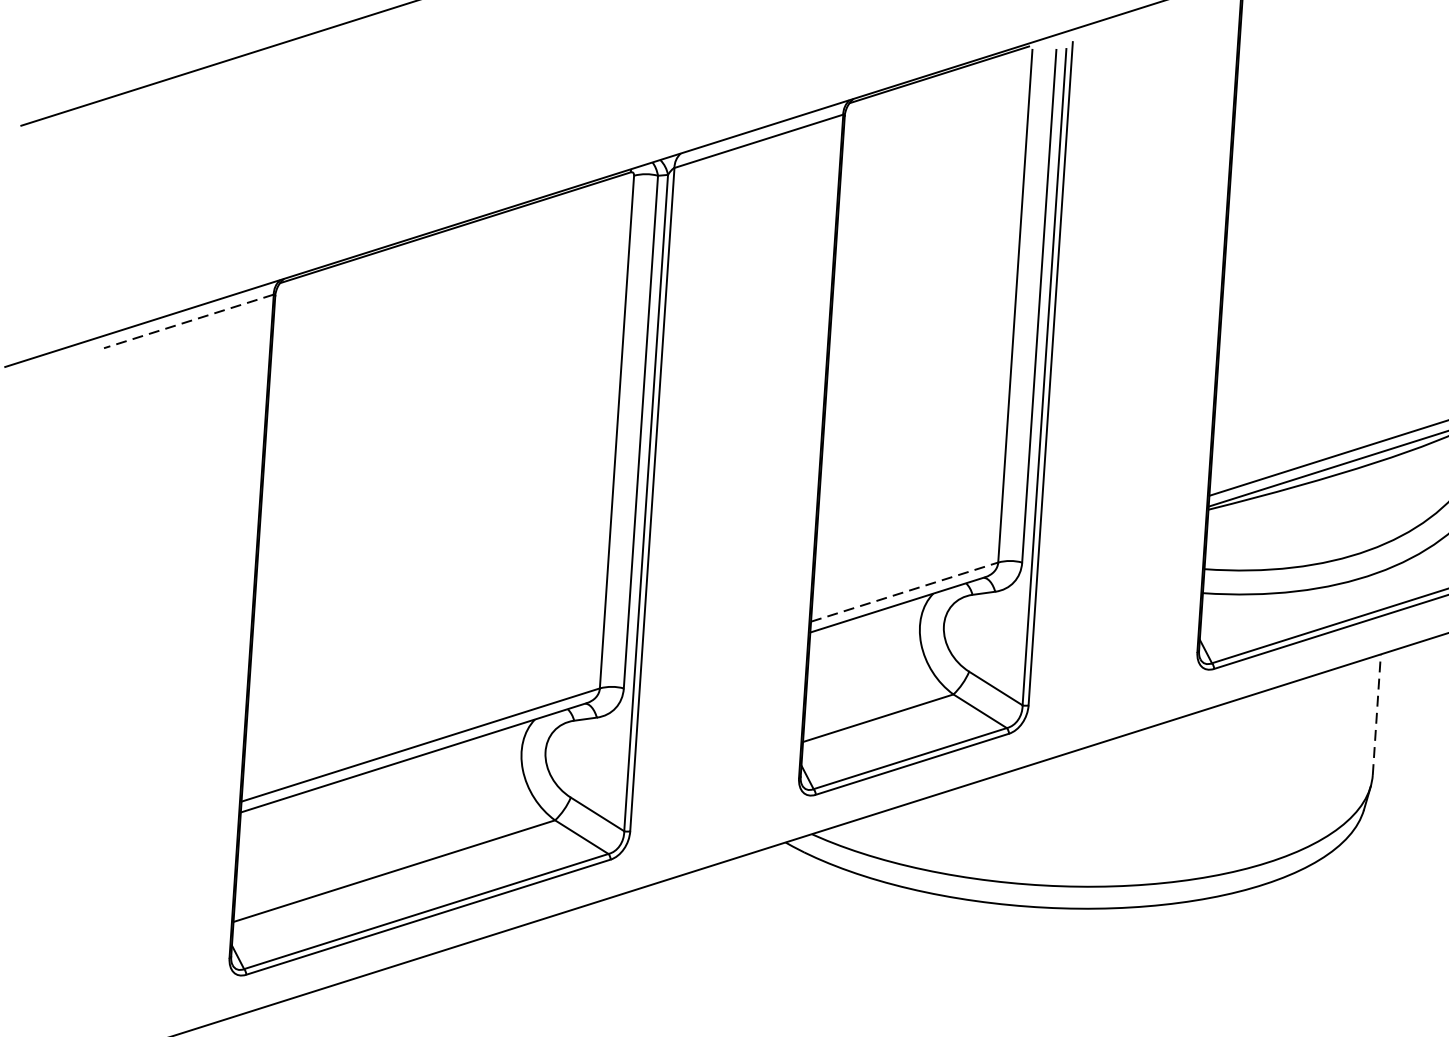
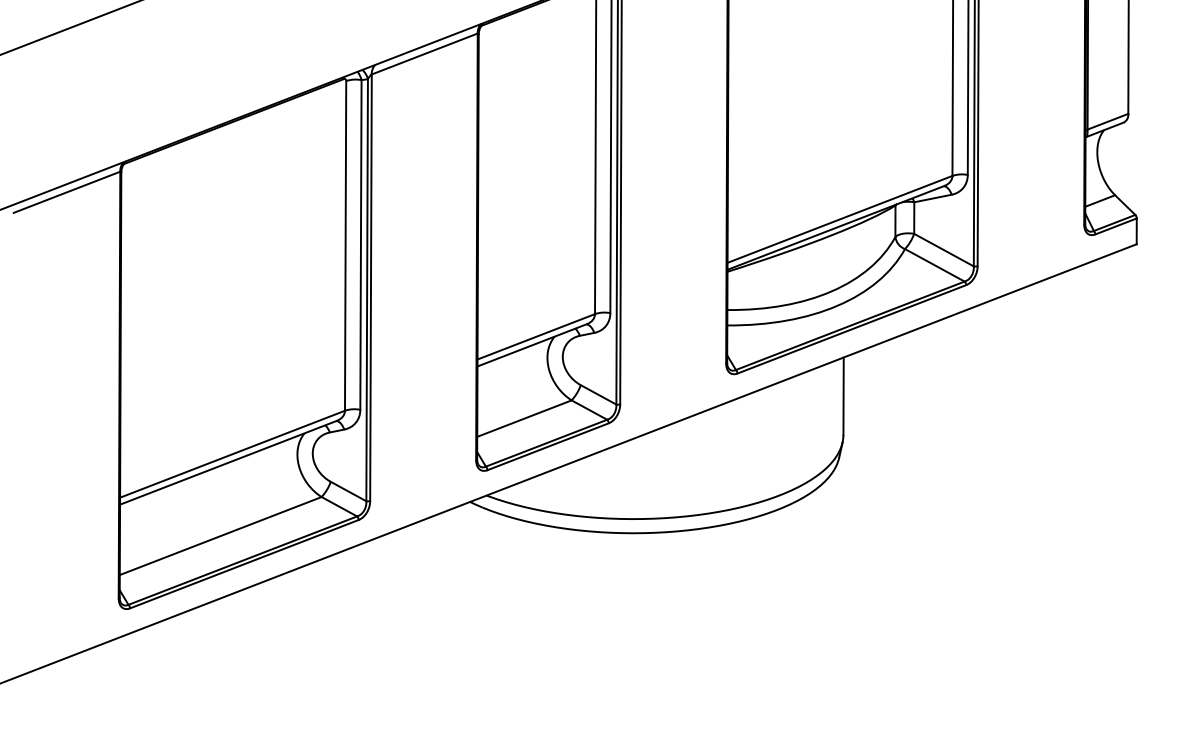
line: (188, 321) -> (66, 192), dashed -> solid
line: (905, 591) -> (536, 336), dashed -> solid
line: (1376, 715) -> (843, 396), dashed -> solid

